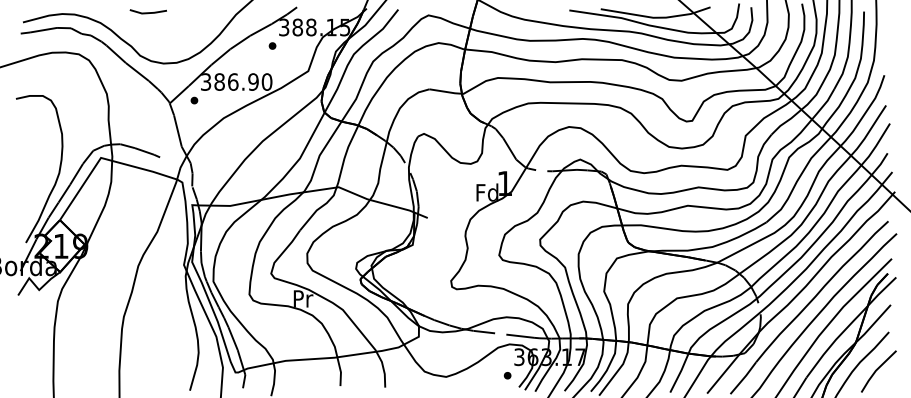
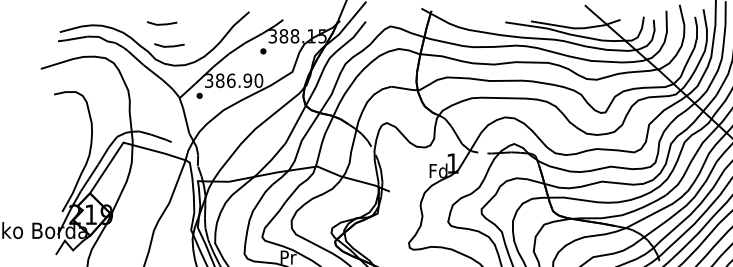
line: (156, 39) -> (168, 46), added

